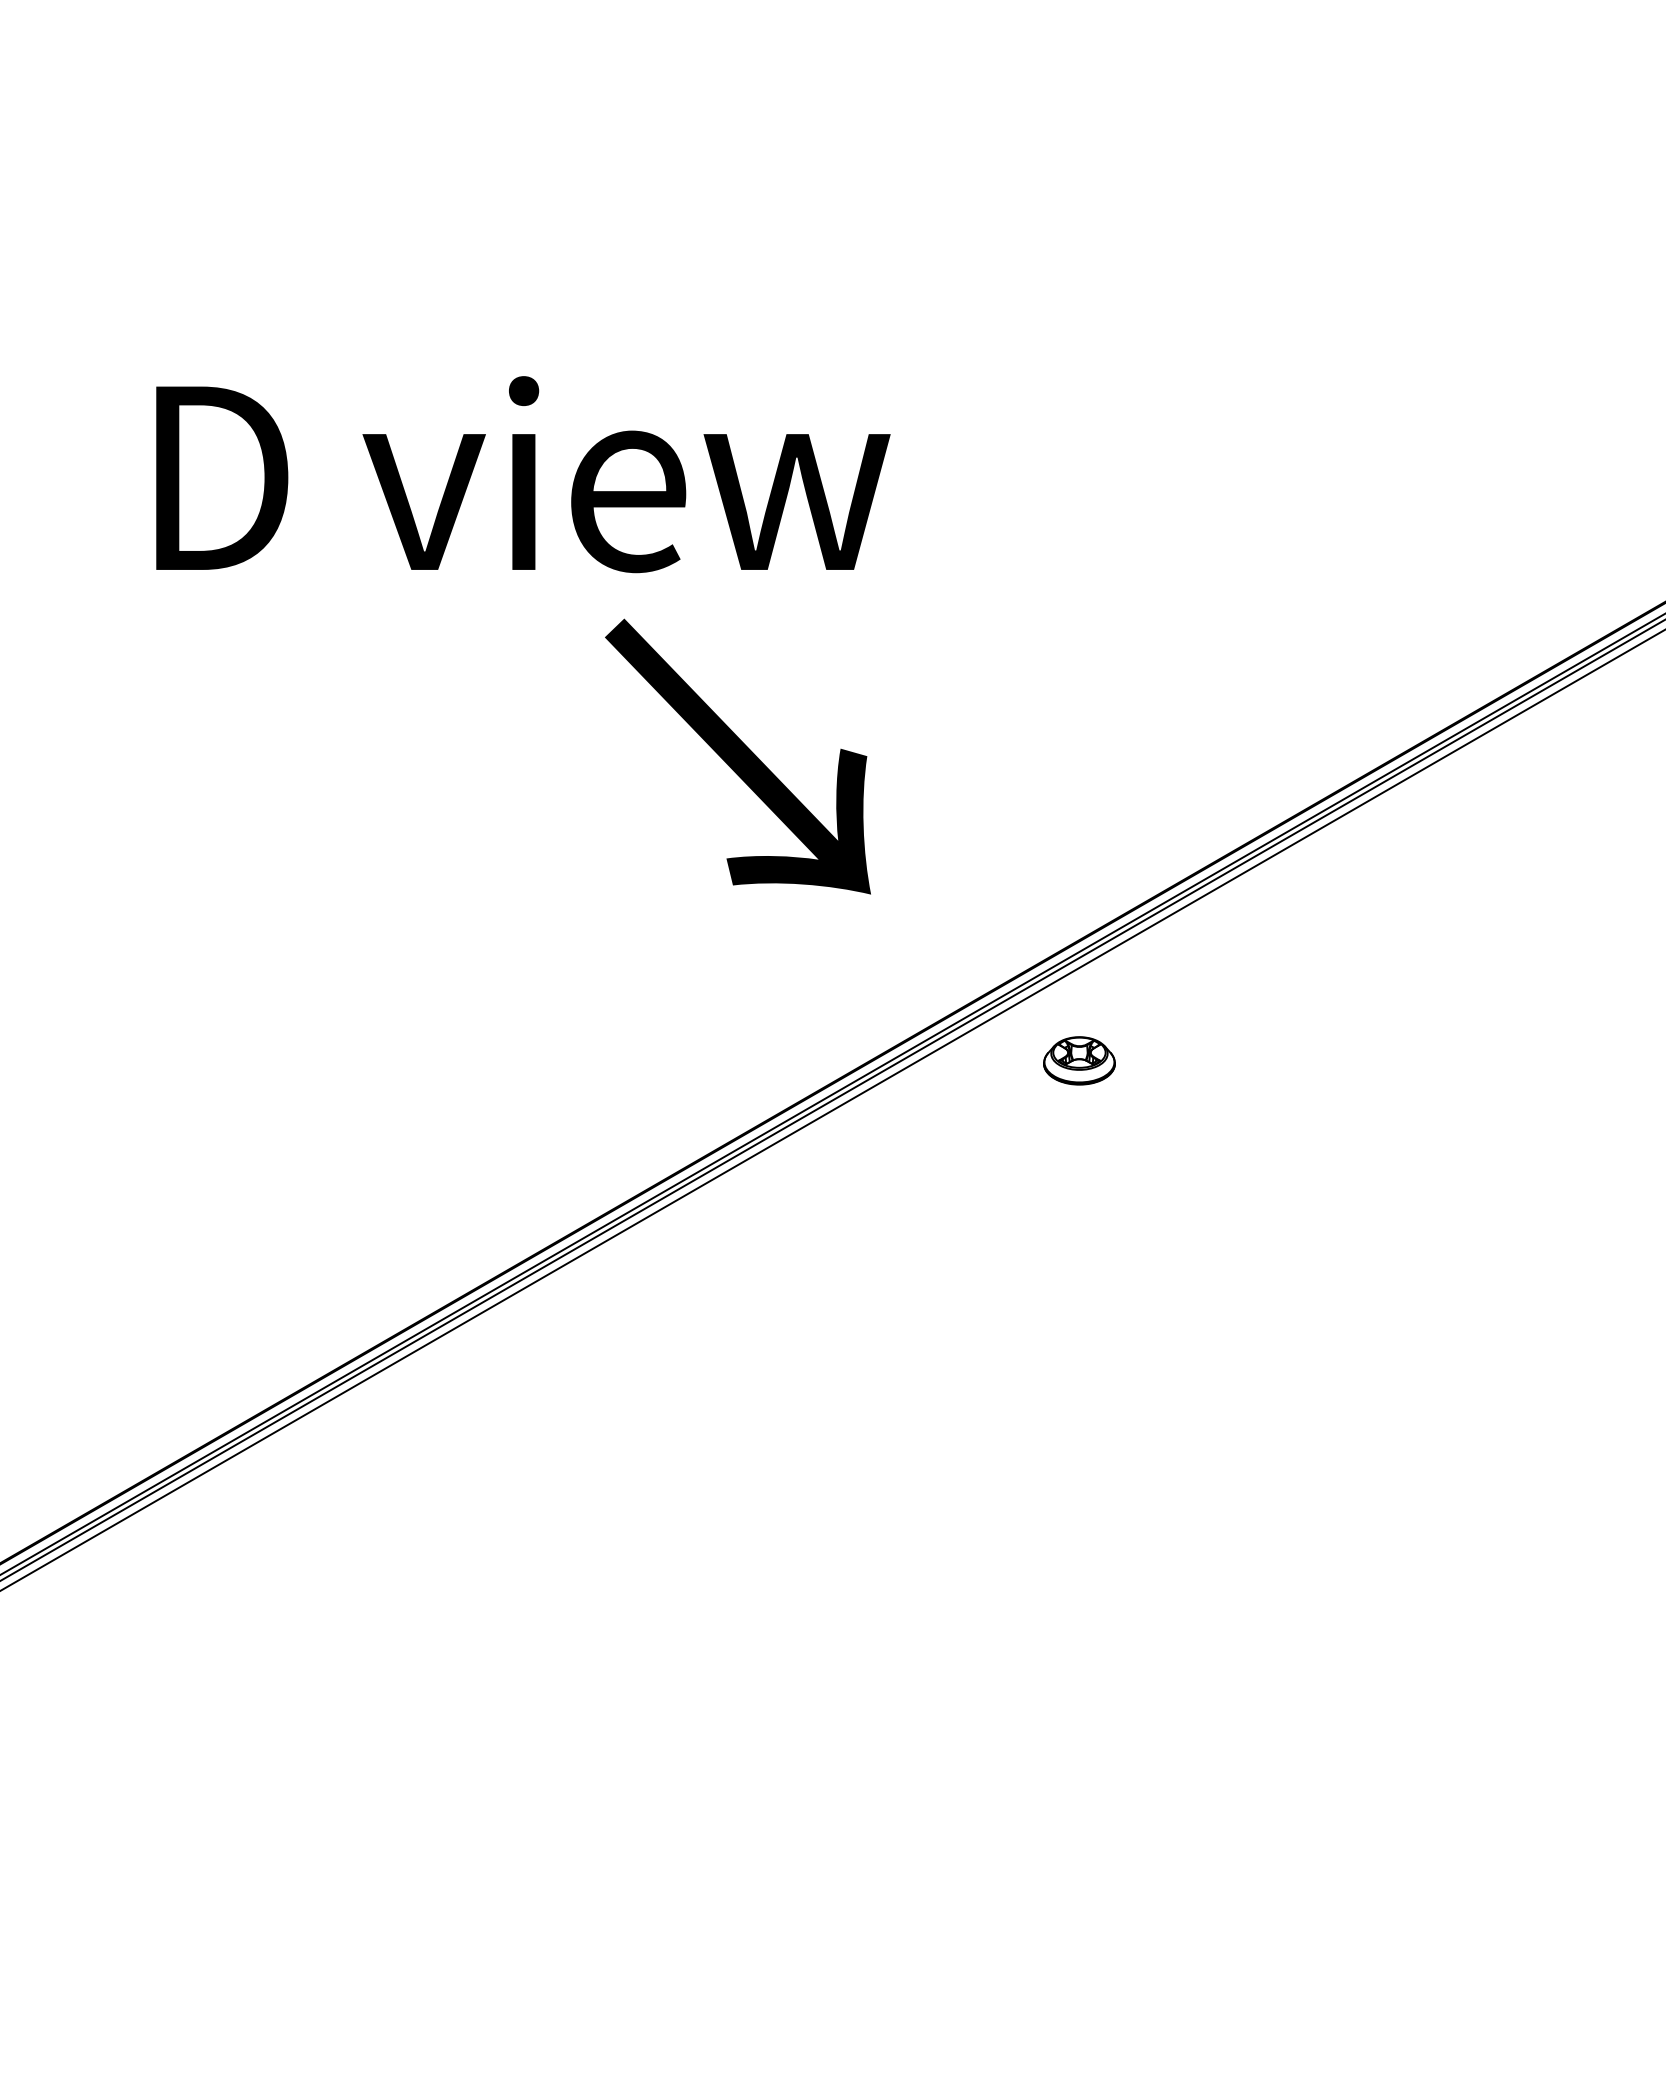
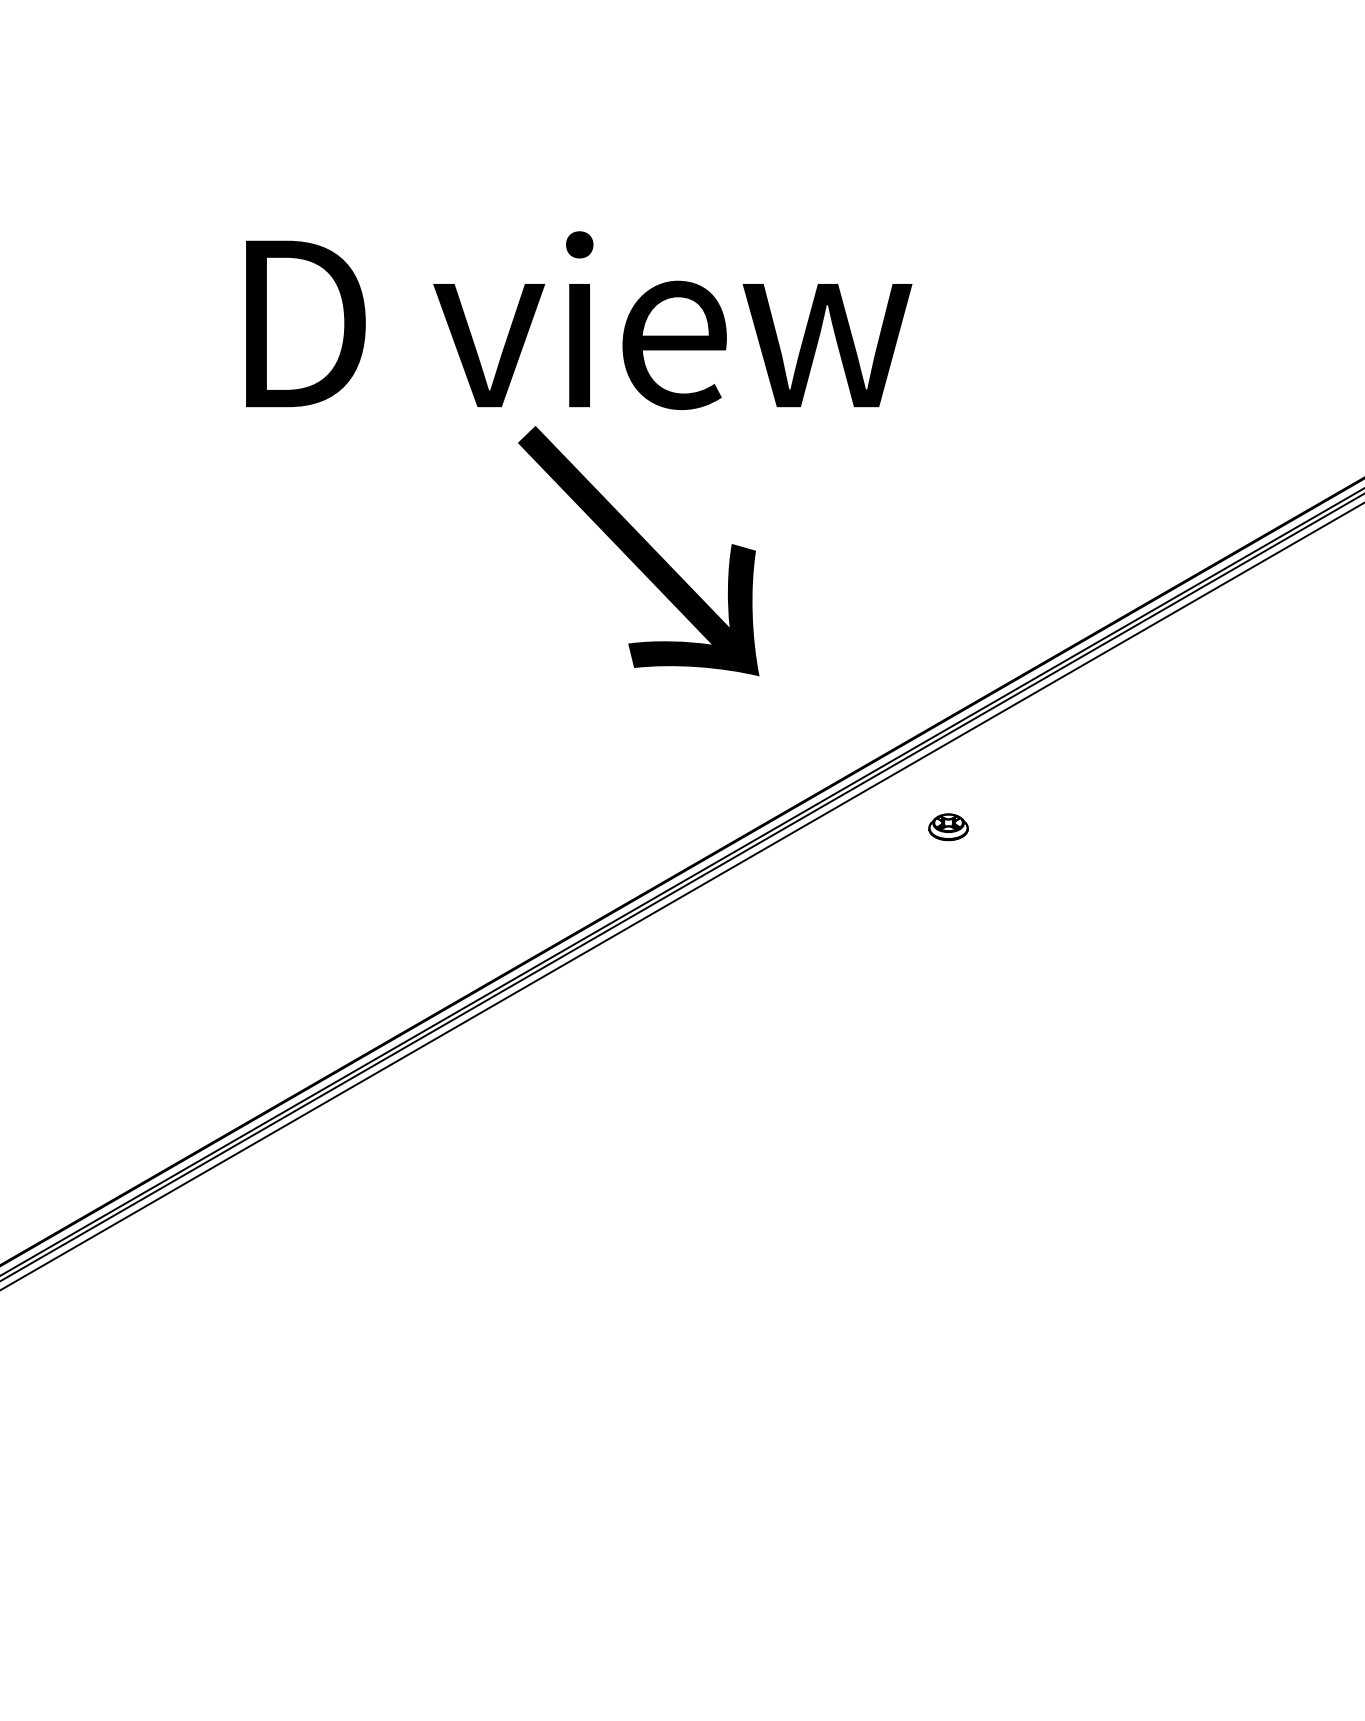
text: (523, 474) -> (579, 320), moved
part: (1079, 1060) -> (948, 826), size x0.6

